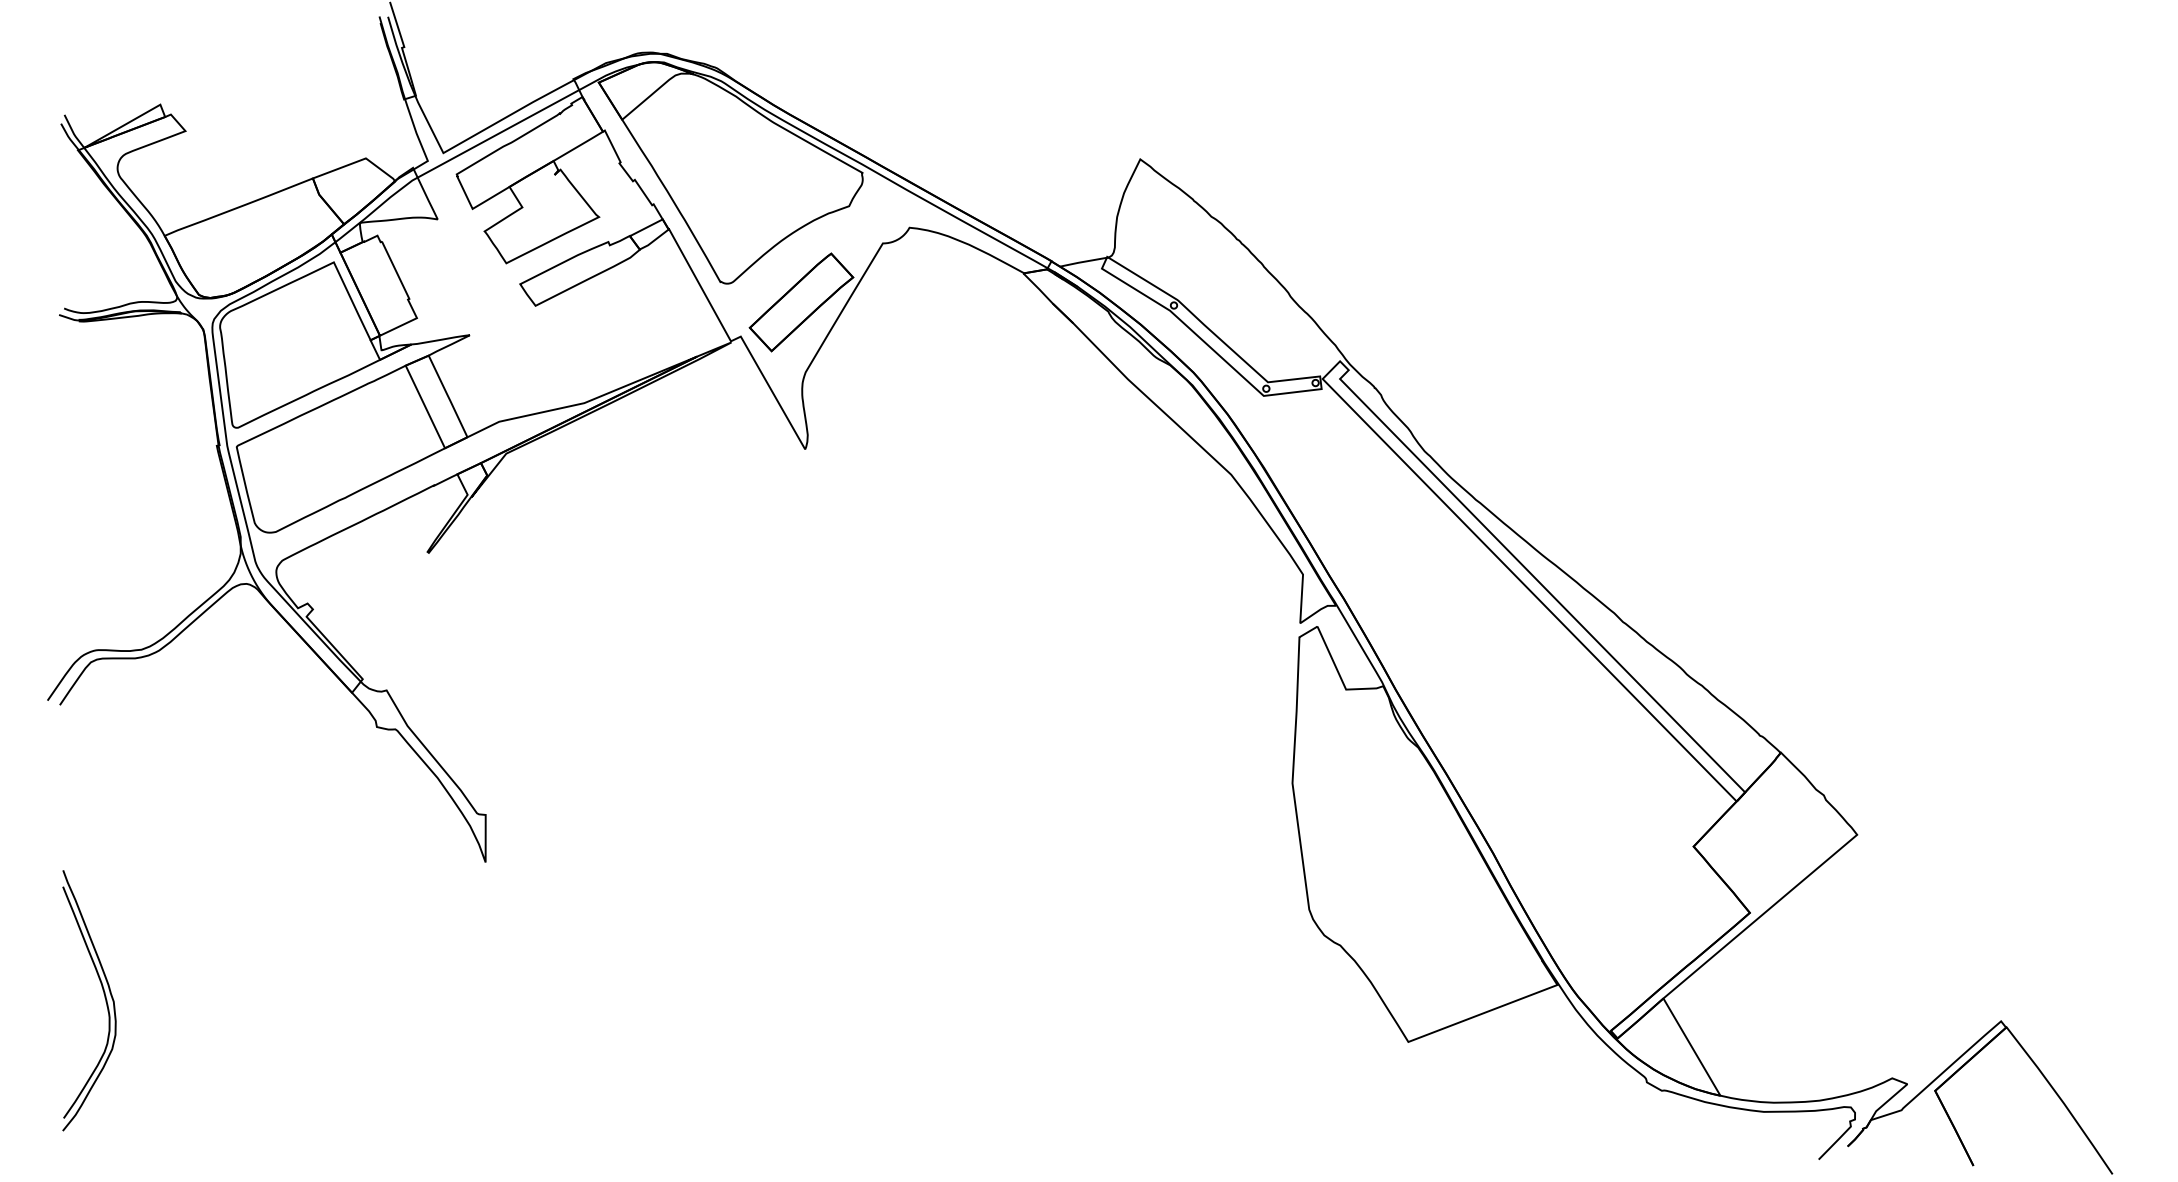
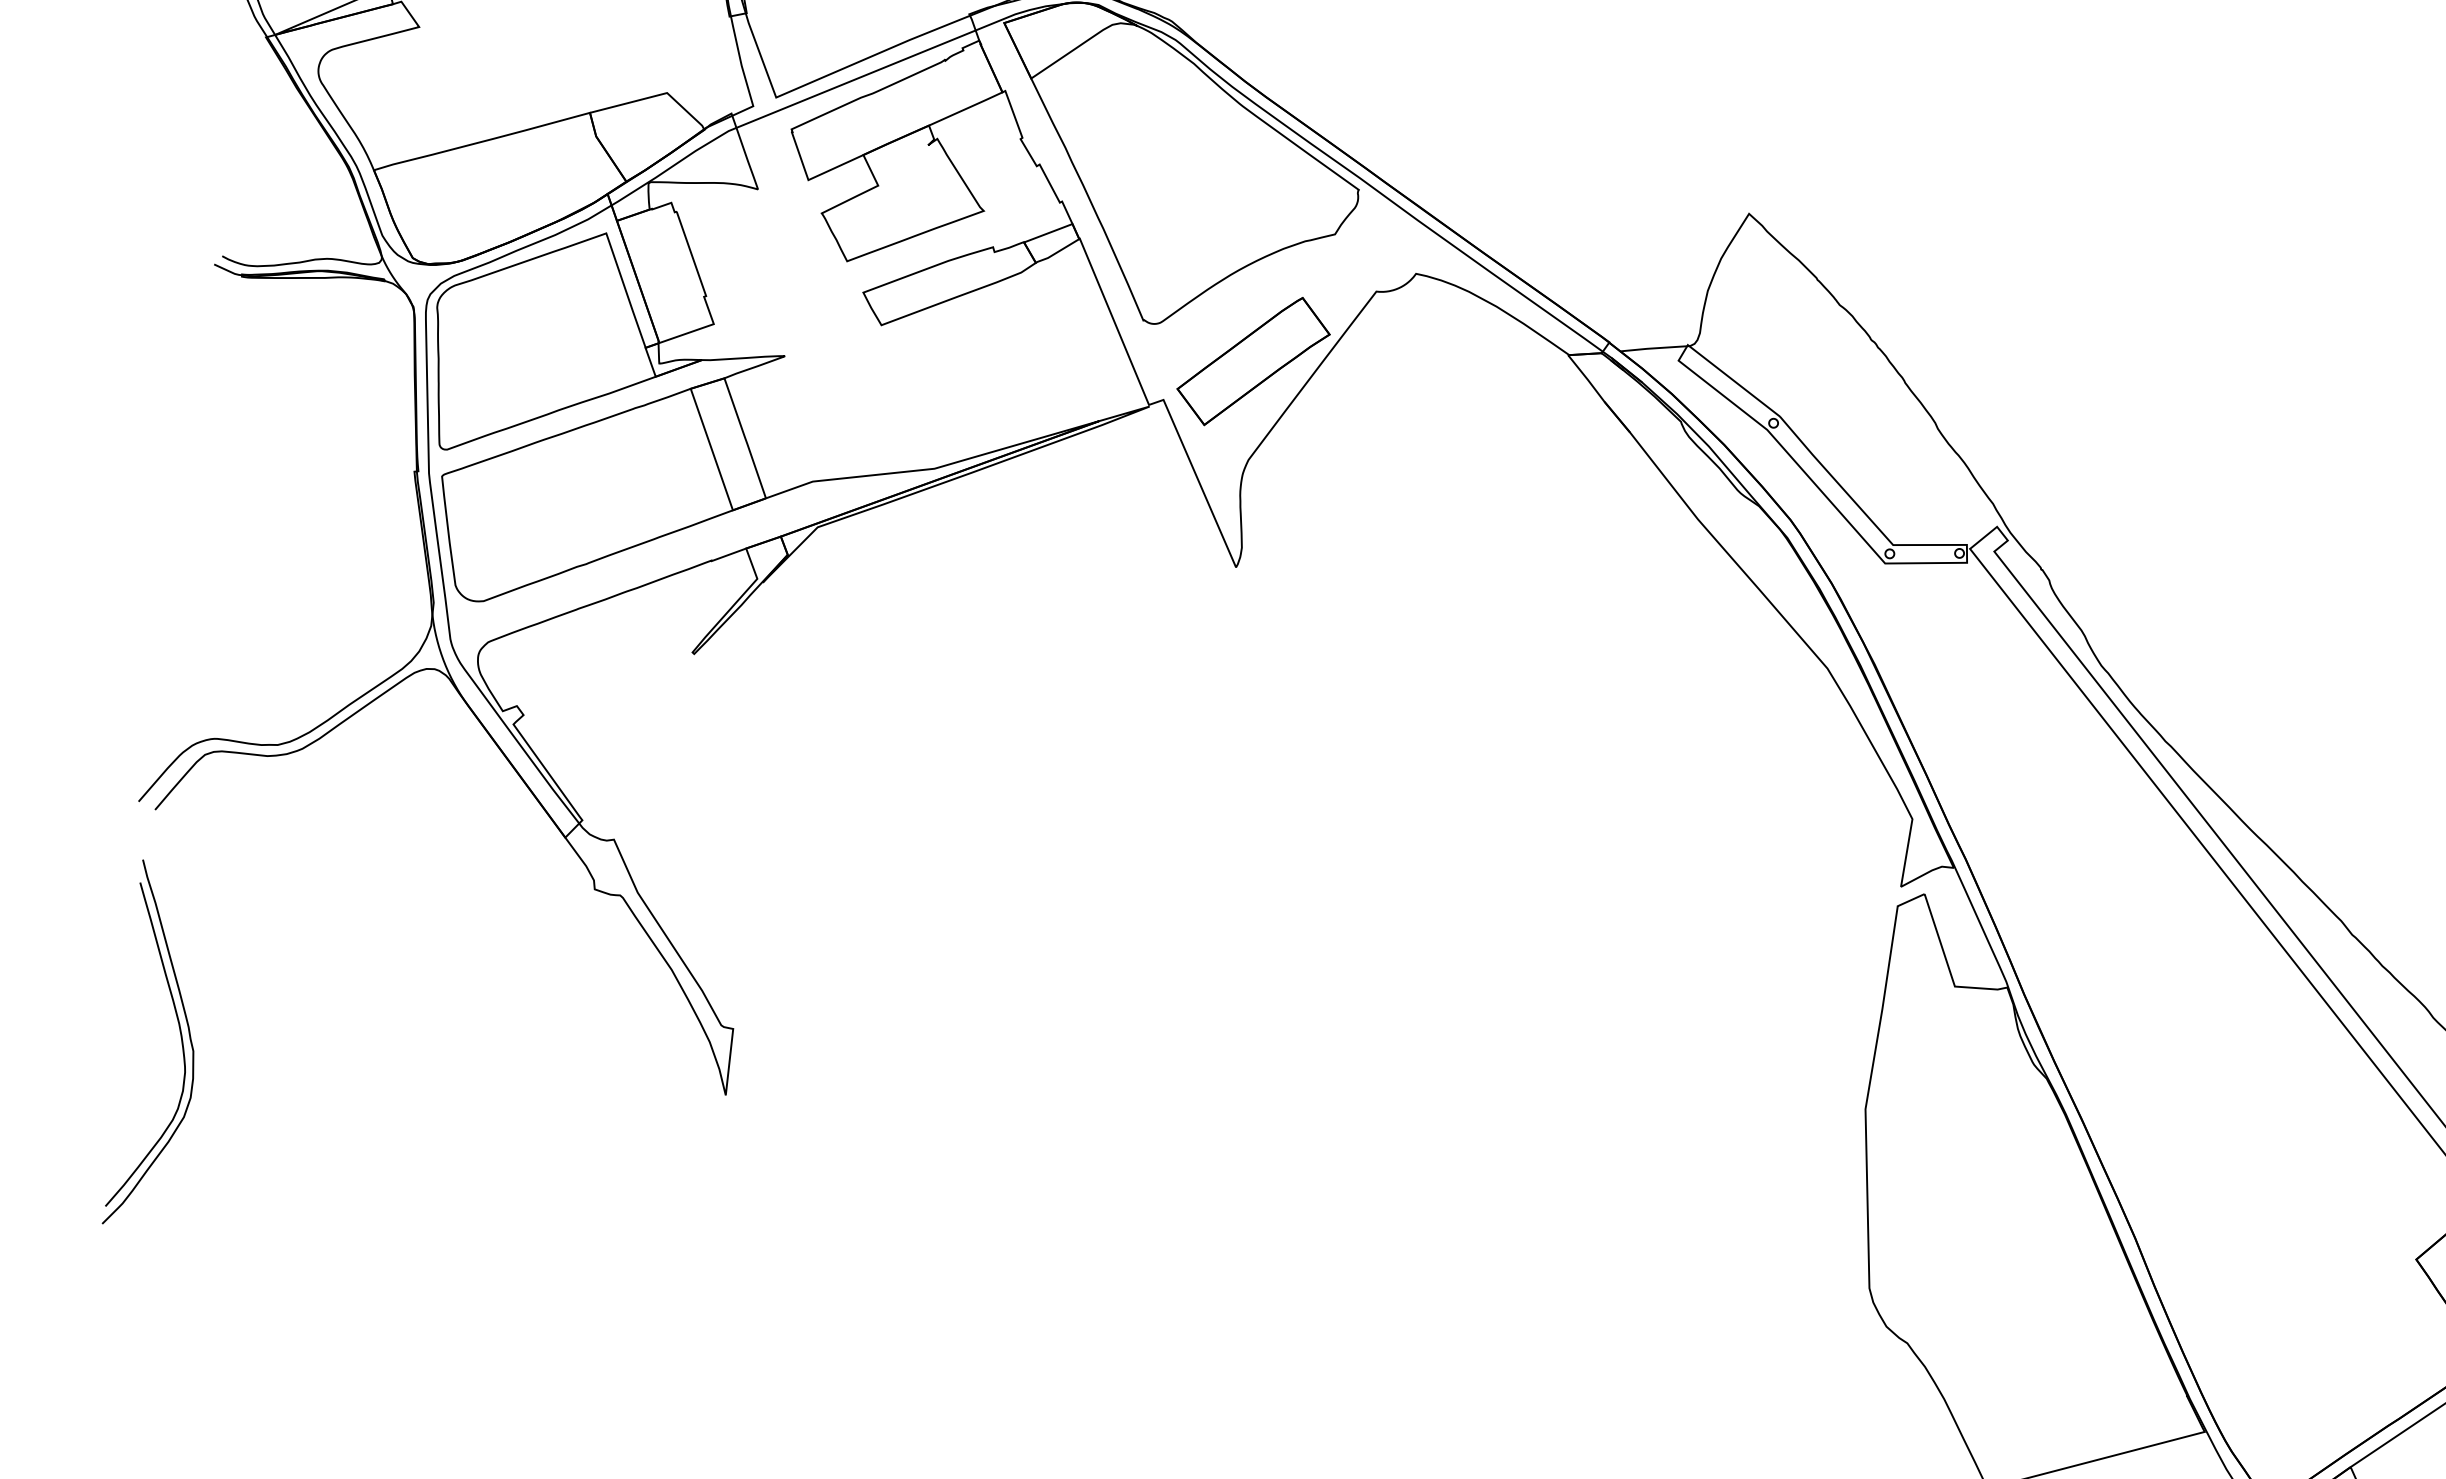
part: (103, 994) -> (180, 1039), moved

